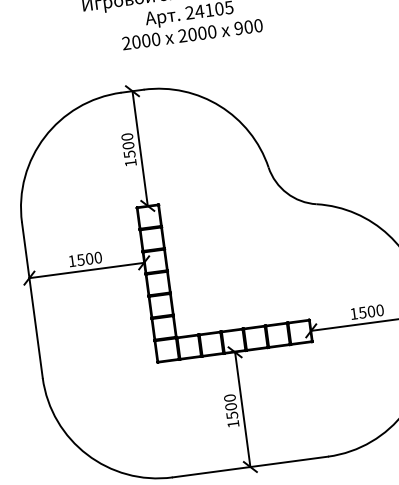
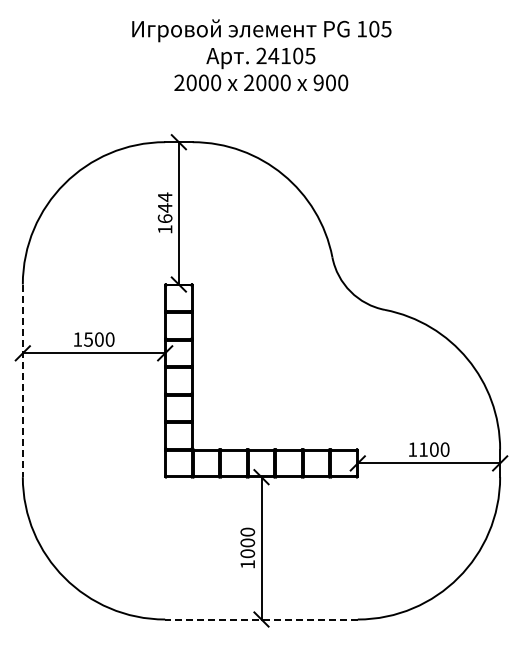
text: (127, 145) -> (164, 207), 1500 -> 1644
line: (32, 300) -> (22, 381), solid -> dashed
text: (362, 312) -> (423, 449), 1500 -> 1100
text: (232, 415) -> (247, 553), 1500 -> 1000
line: (250, 467) -> (261, 619), solid -> dashed

